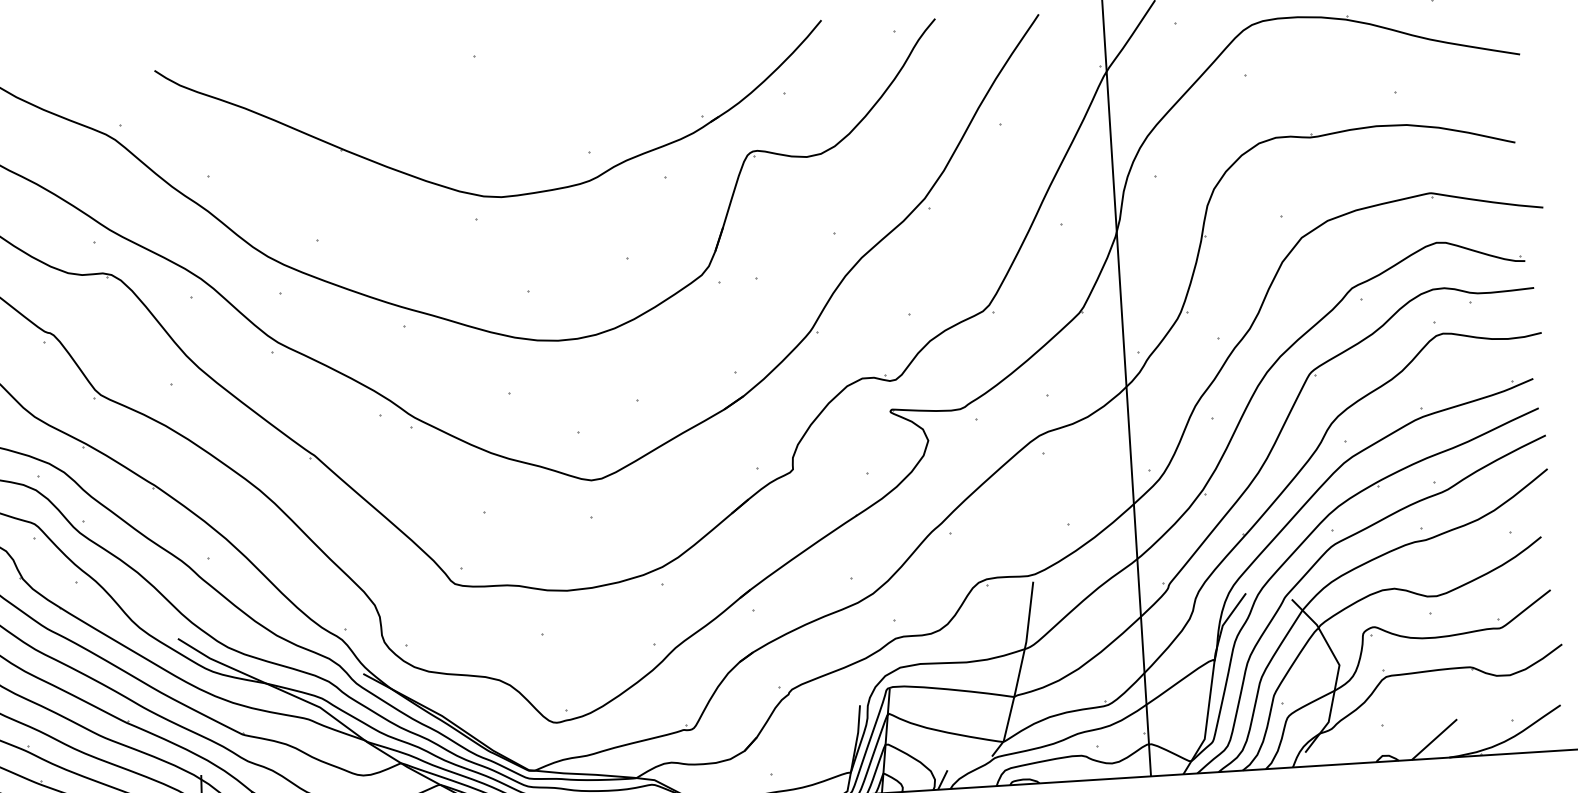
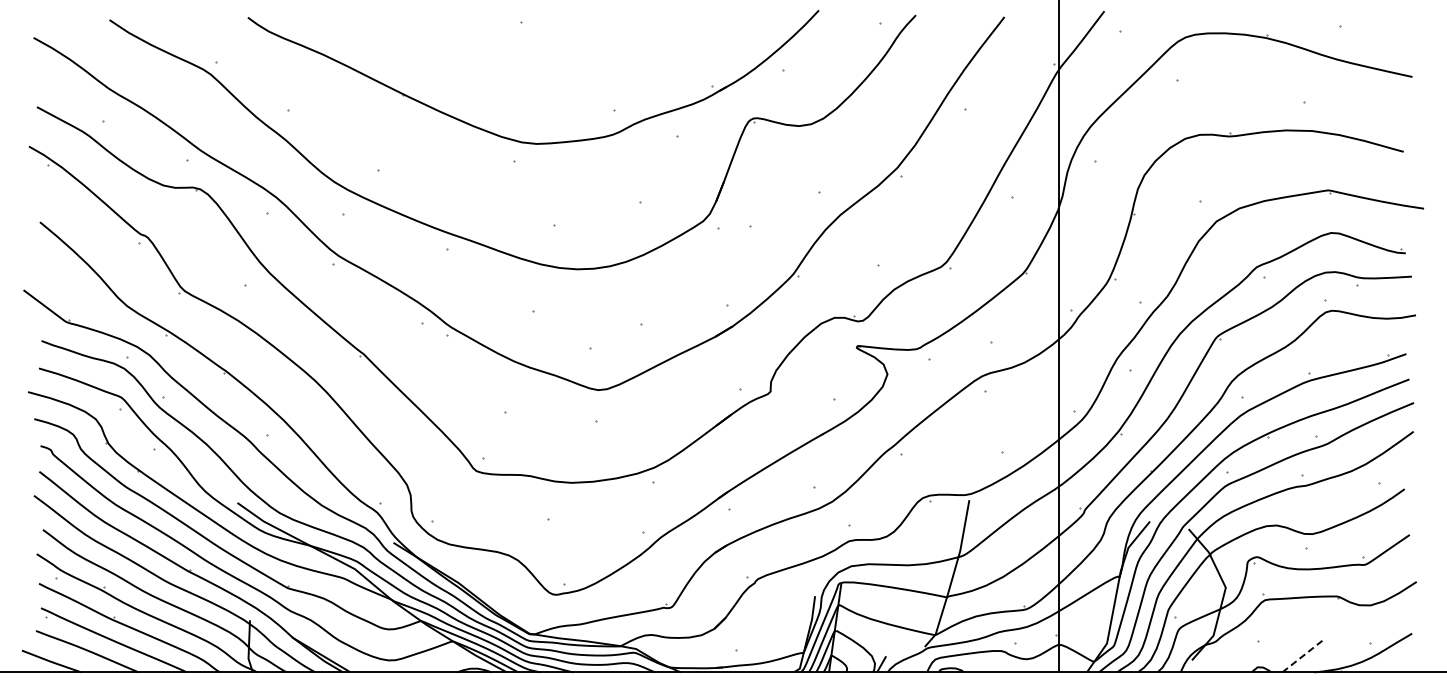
line: (1434, 739) -> (1302, 656), solid -> dashed

